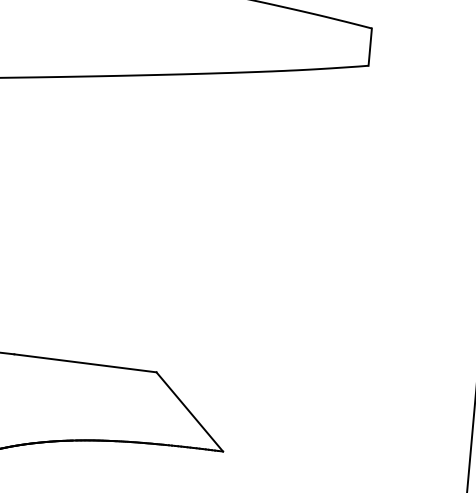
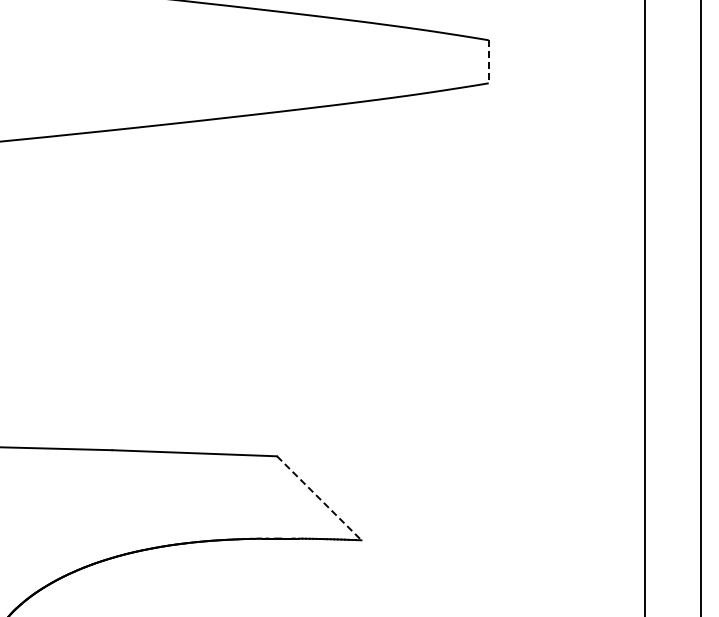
line: (370, 46) -> (488, 61), solid -> dashed
line: (189, 412) -> (319, 498), solid -> dashed

